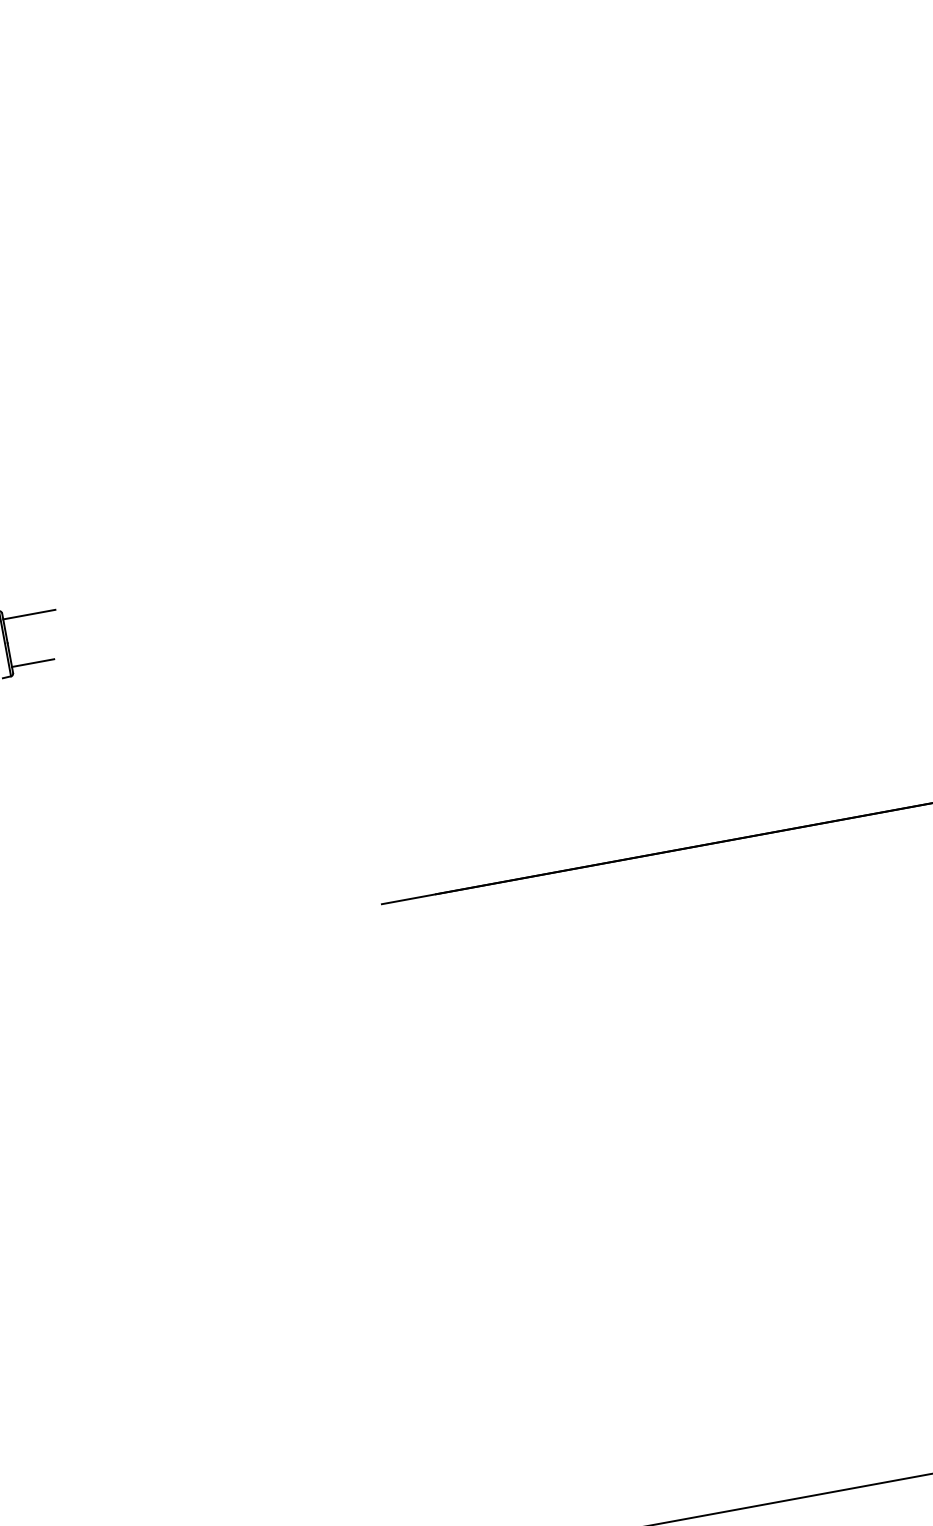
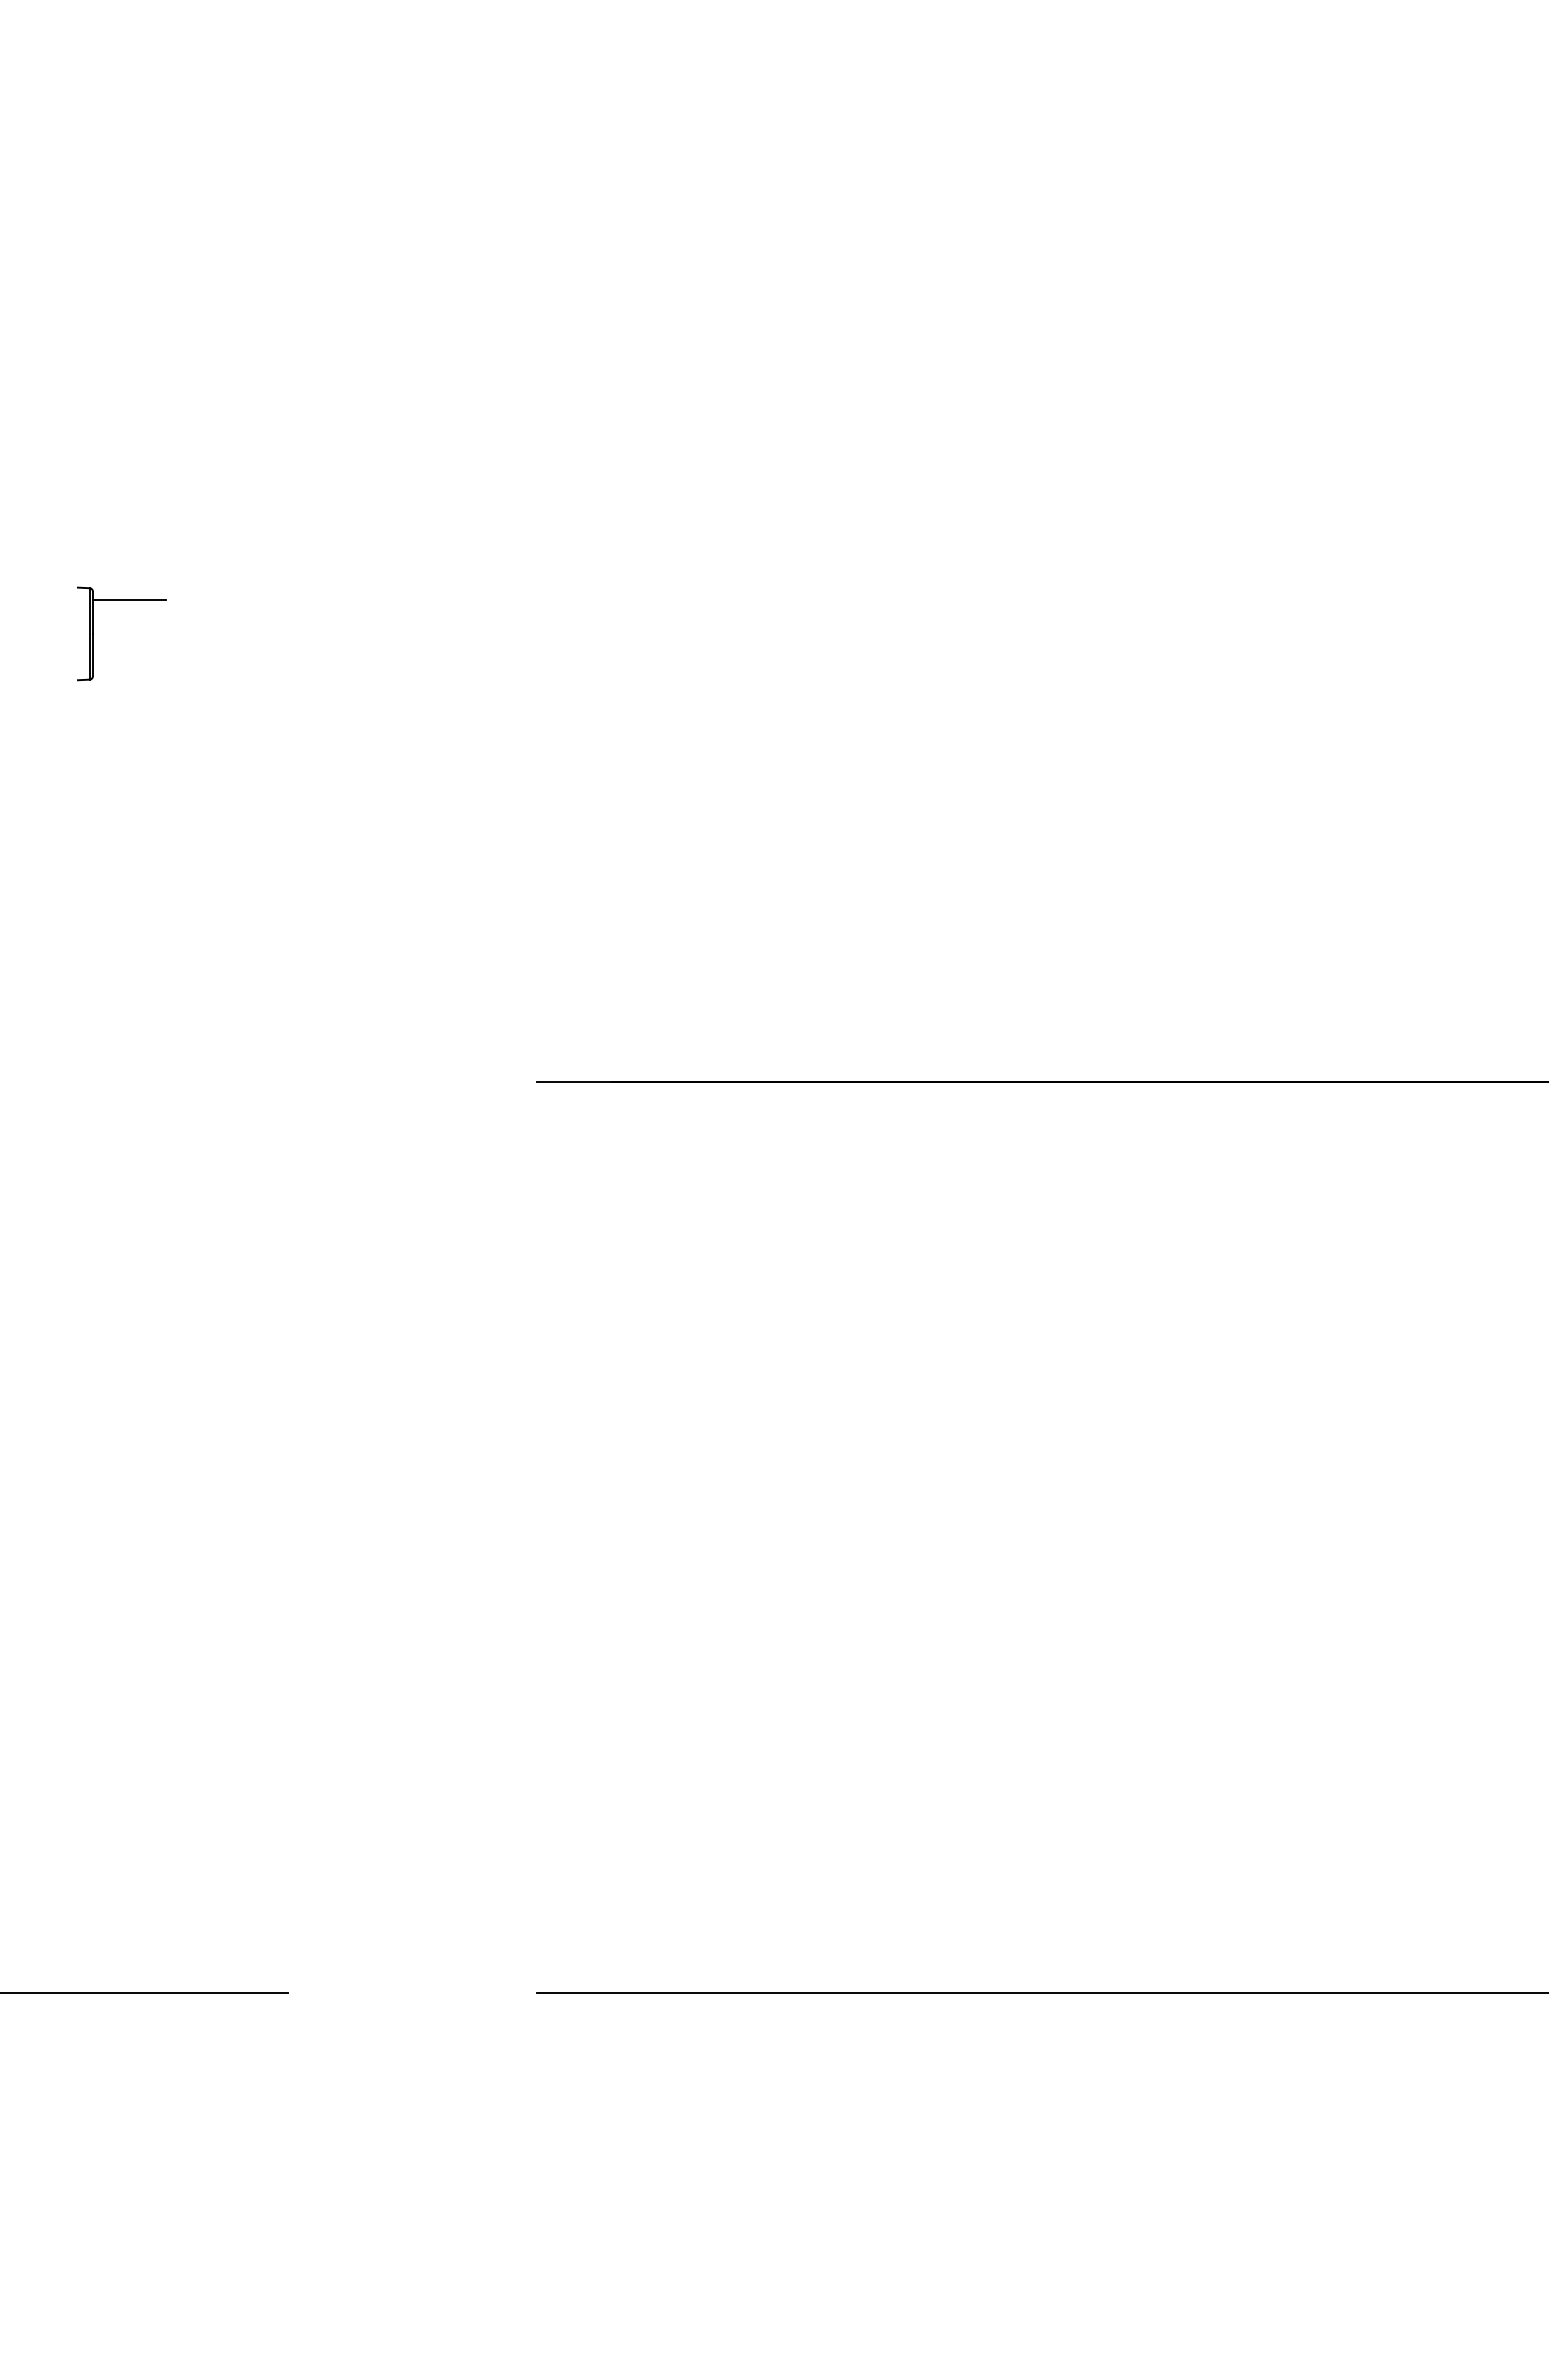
line: (32, 663) -> (122, 667), removed

